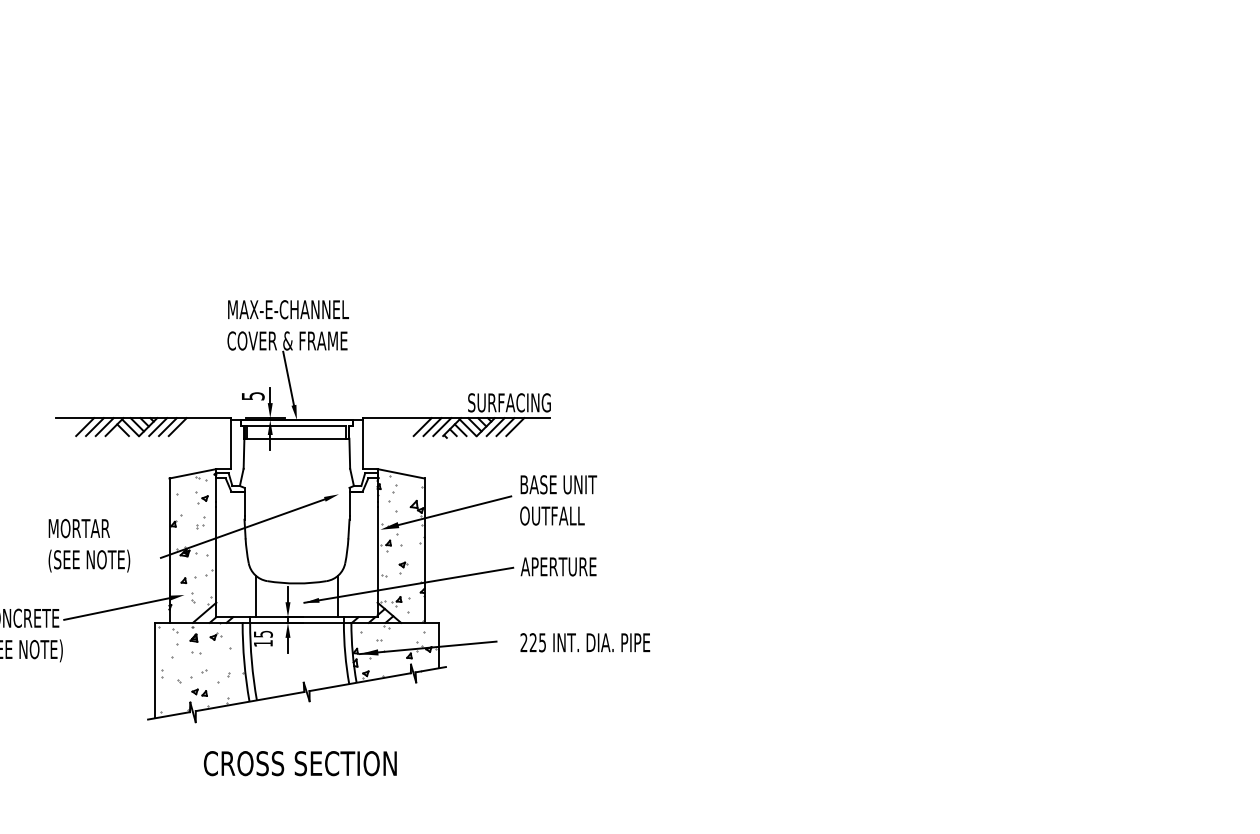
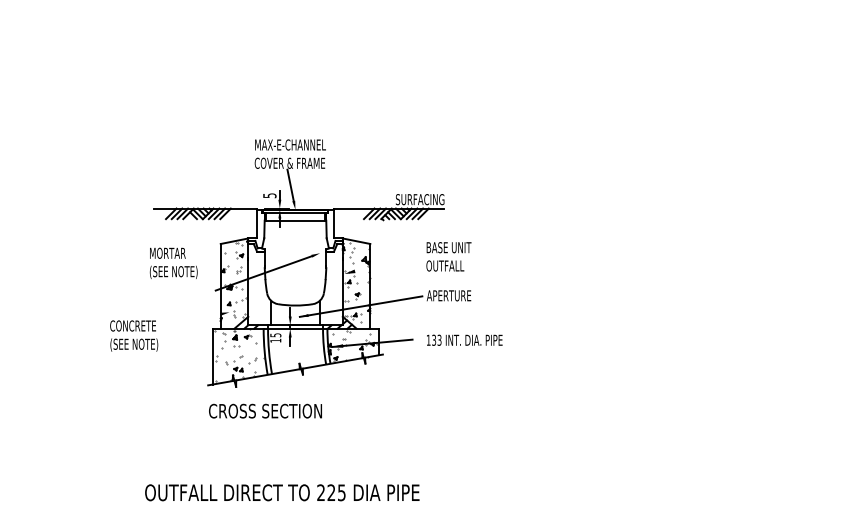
line: (455, 510) -> (388, 262), removed
text: (88, 544) -> (173, 262), moved
line: (116, 608) -> (189, 320), removed
text: (532, 641) -> (433, 339), 225 -> 133
text: (300, 762) -> (265, 410), moved

